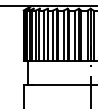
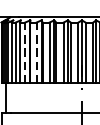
line: (43, 35) -> (25, 52), solid -> dashed
line: (52, 35) -> (36, 52), solid -> dashed

